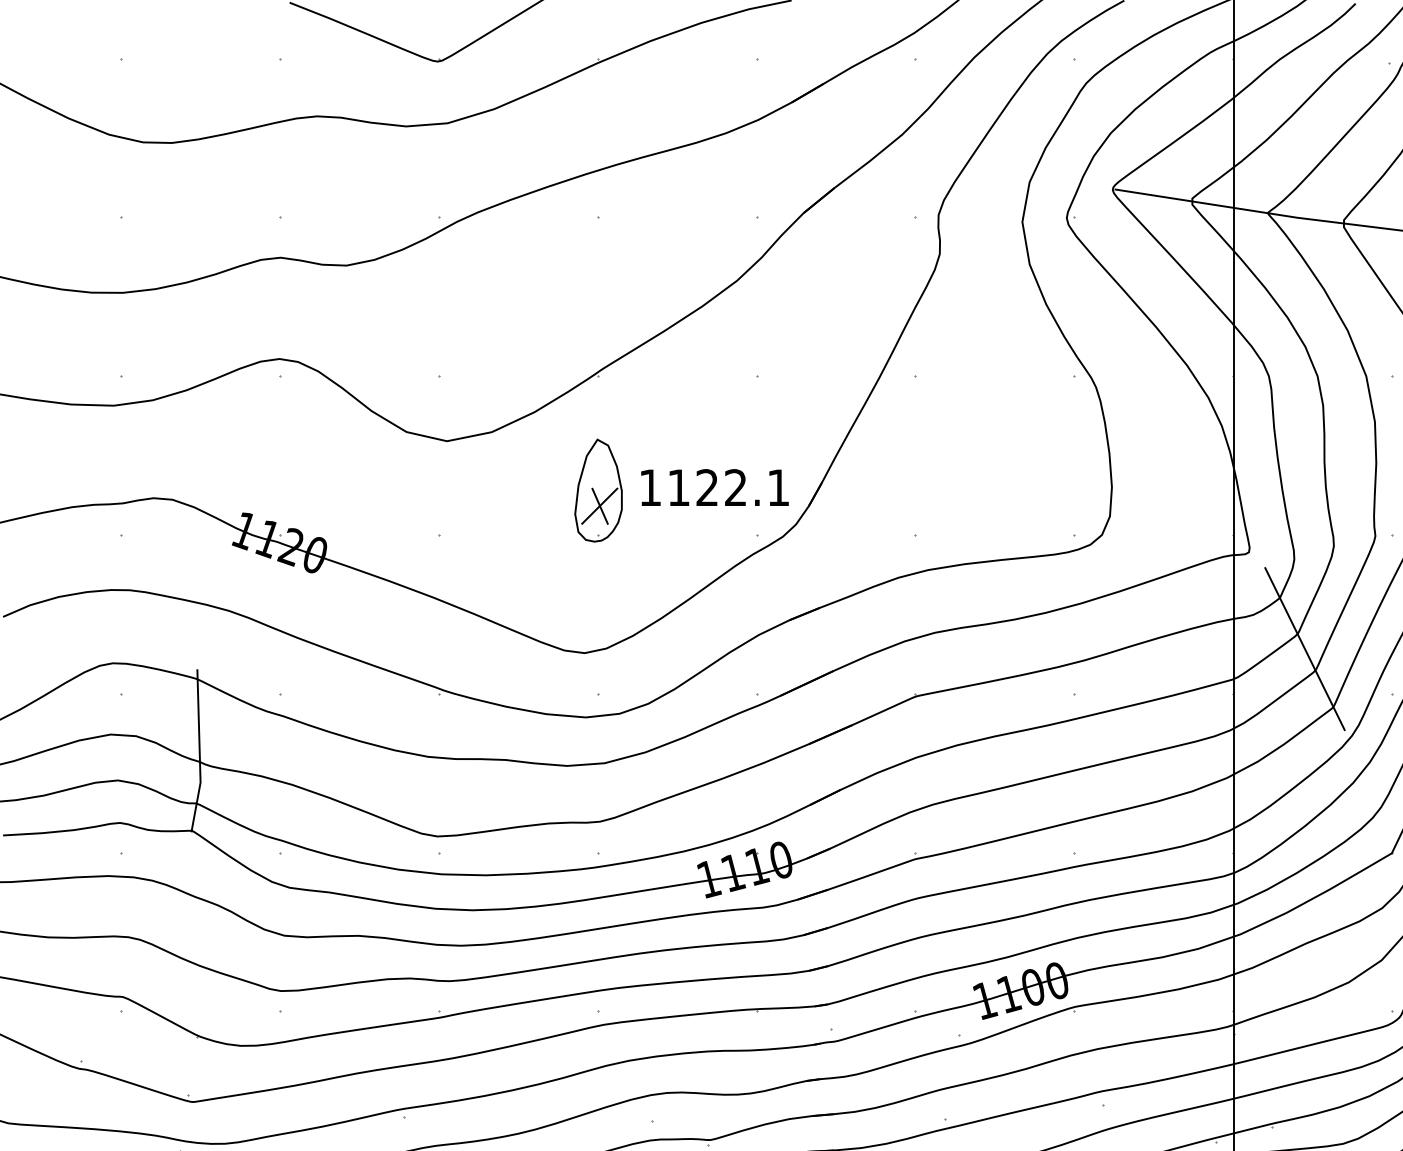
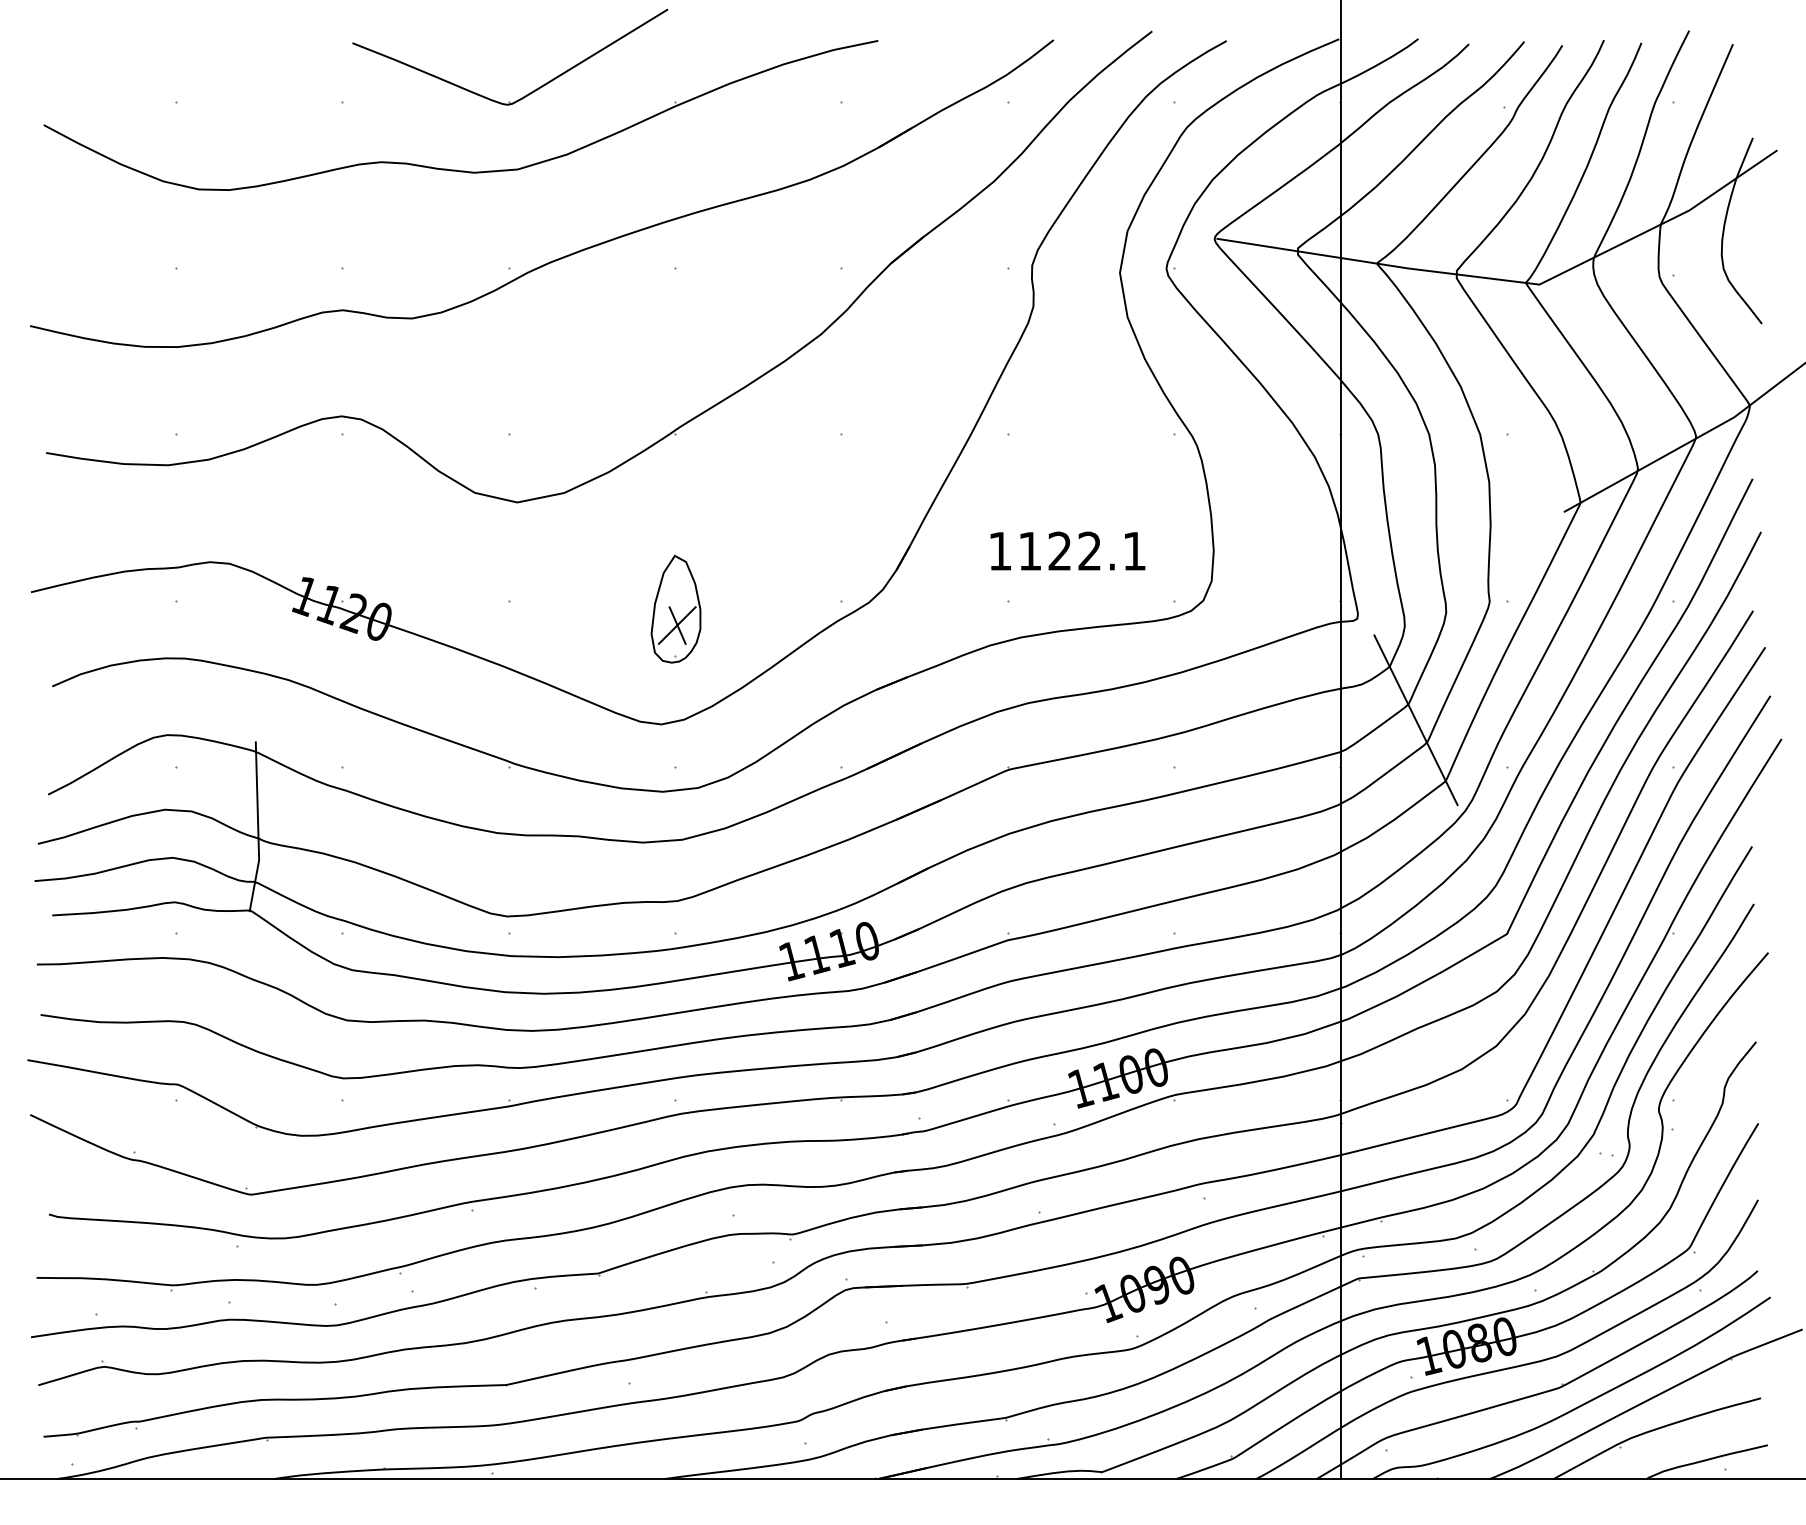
text: (714, 487) -> (1067, 550), moved
part: (598, 489) -> (675, 608), moved

